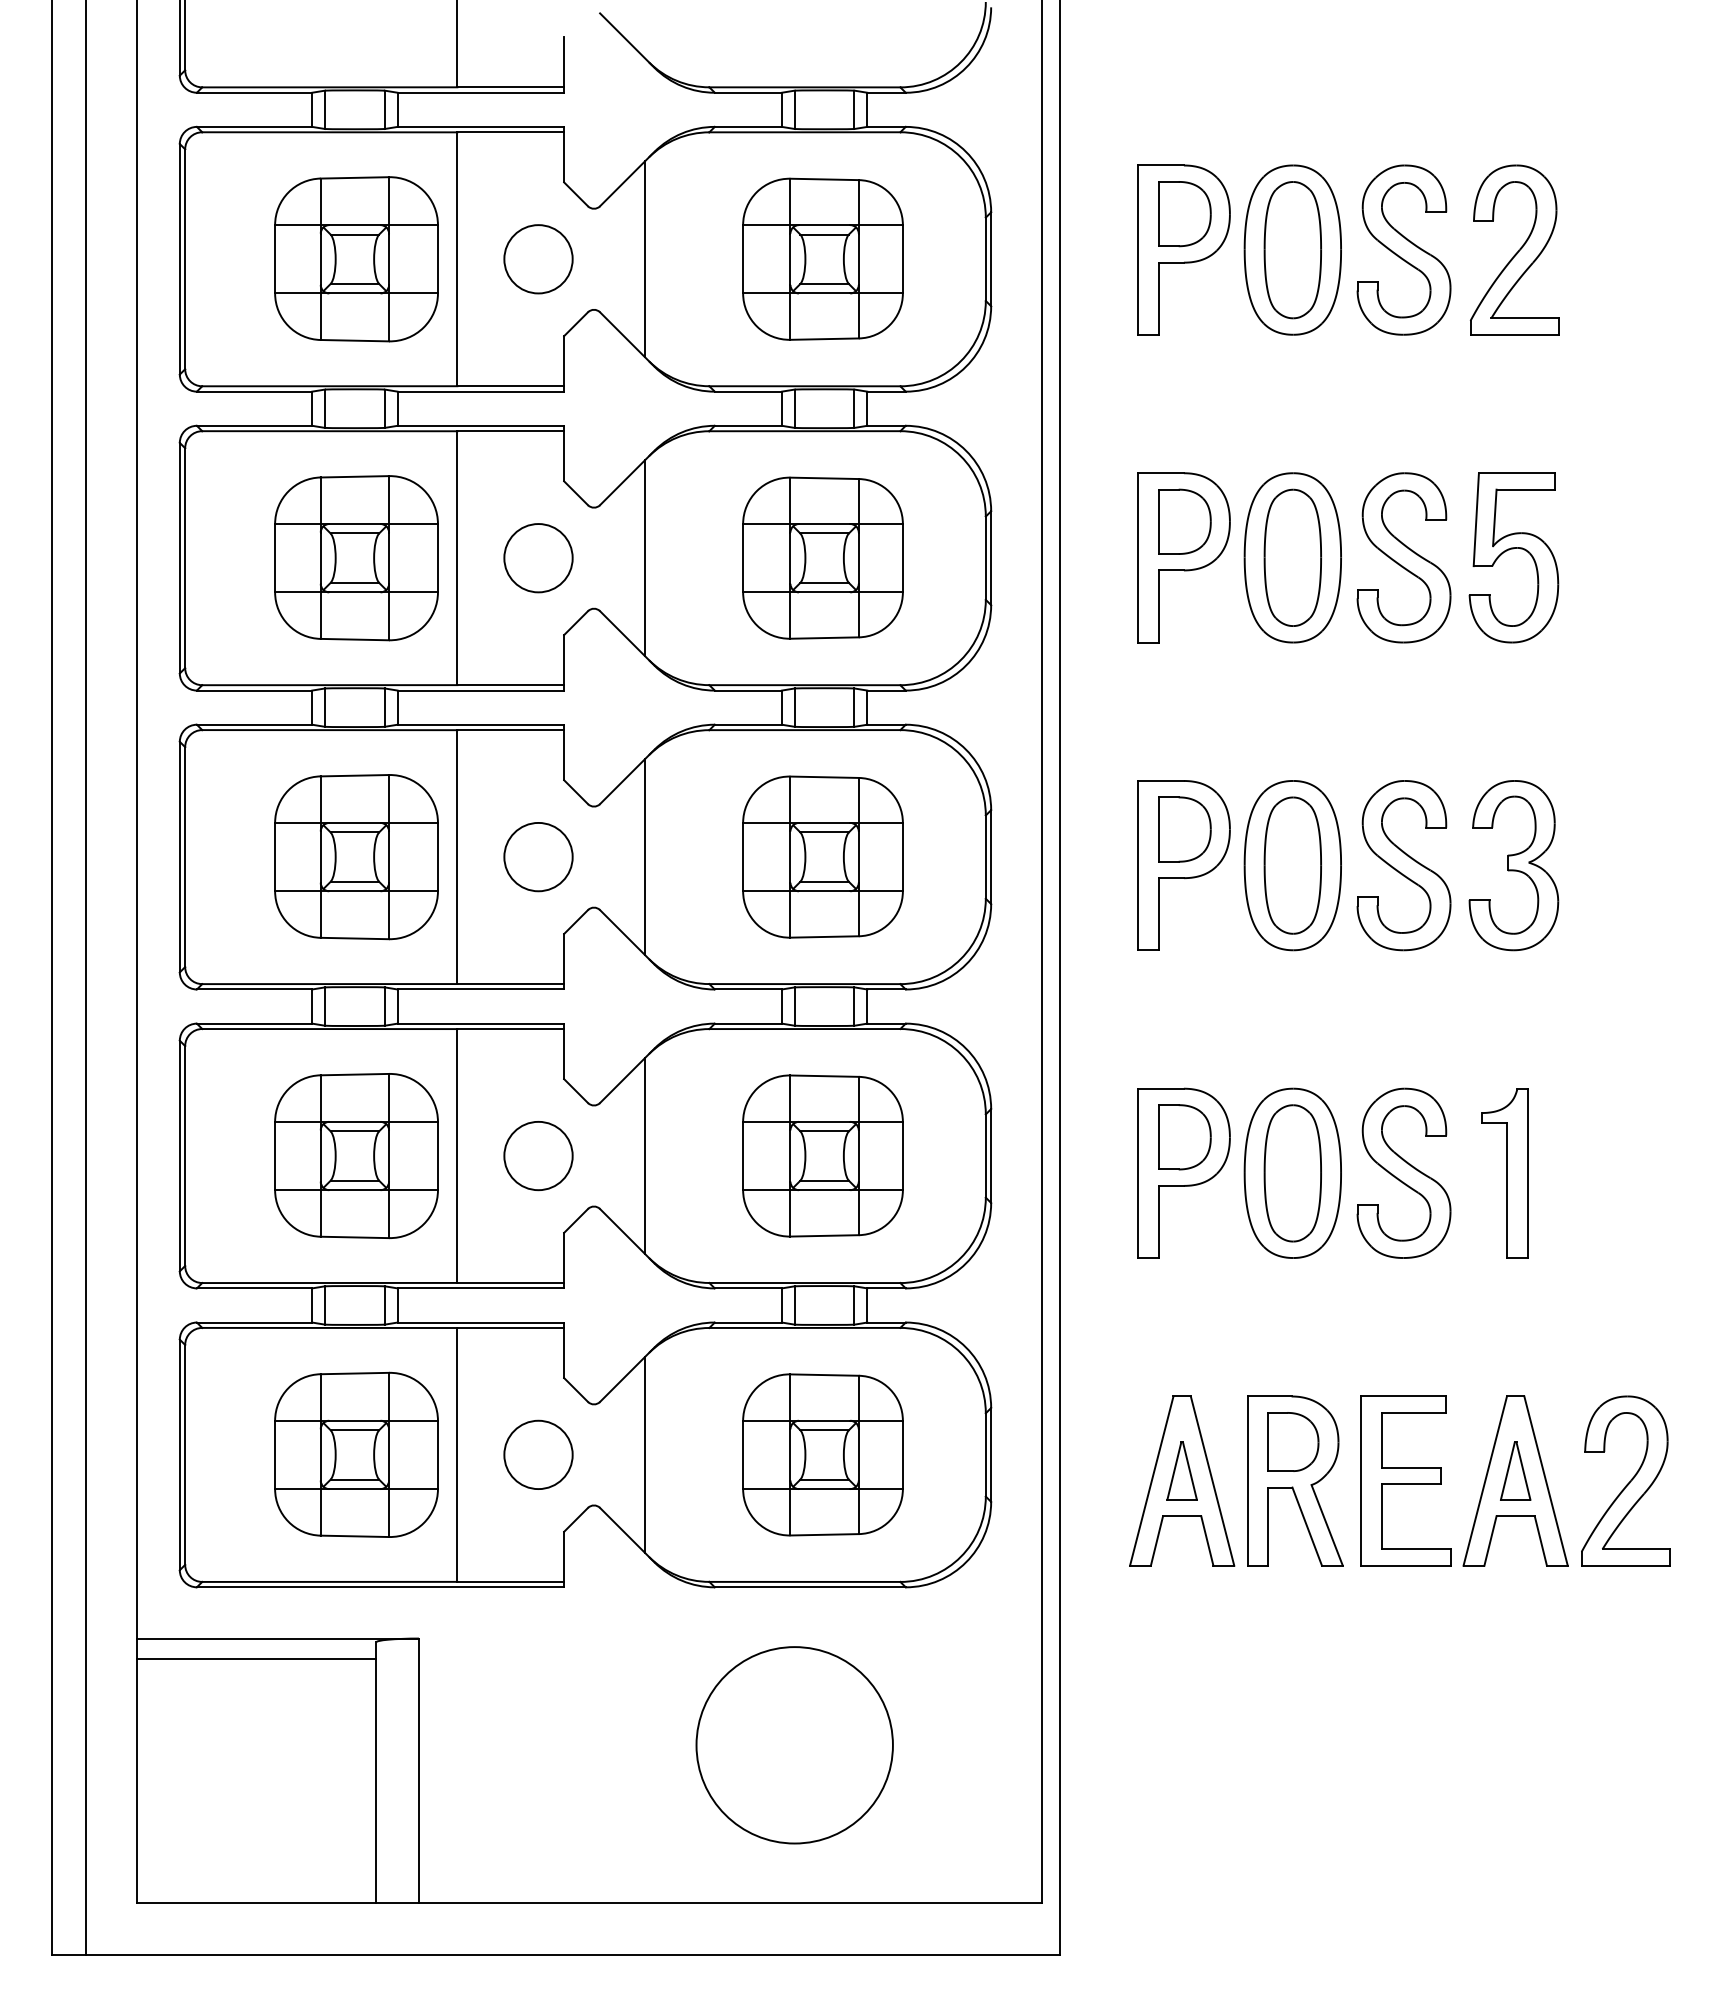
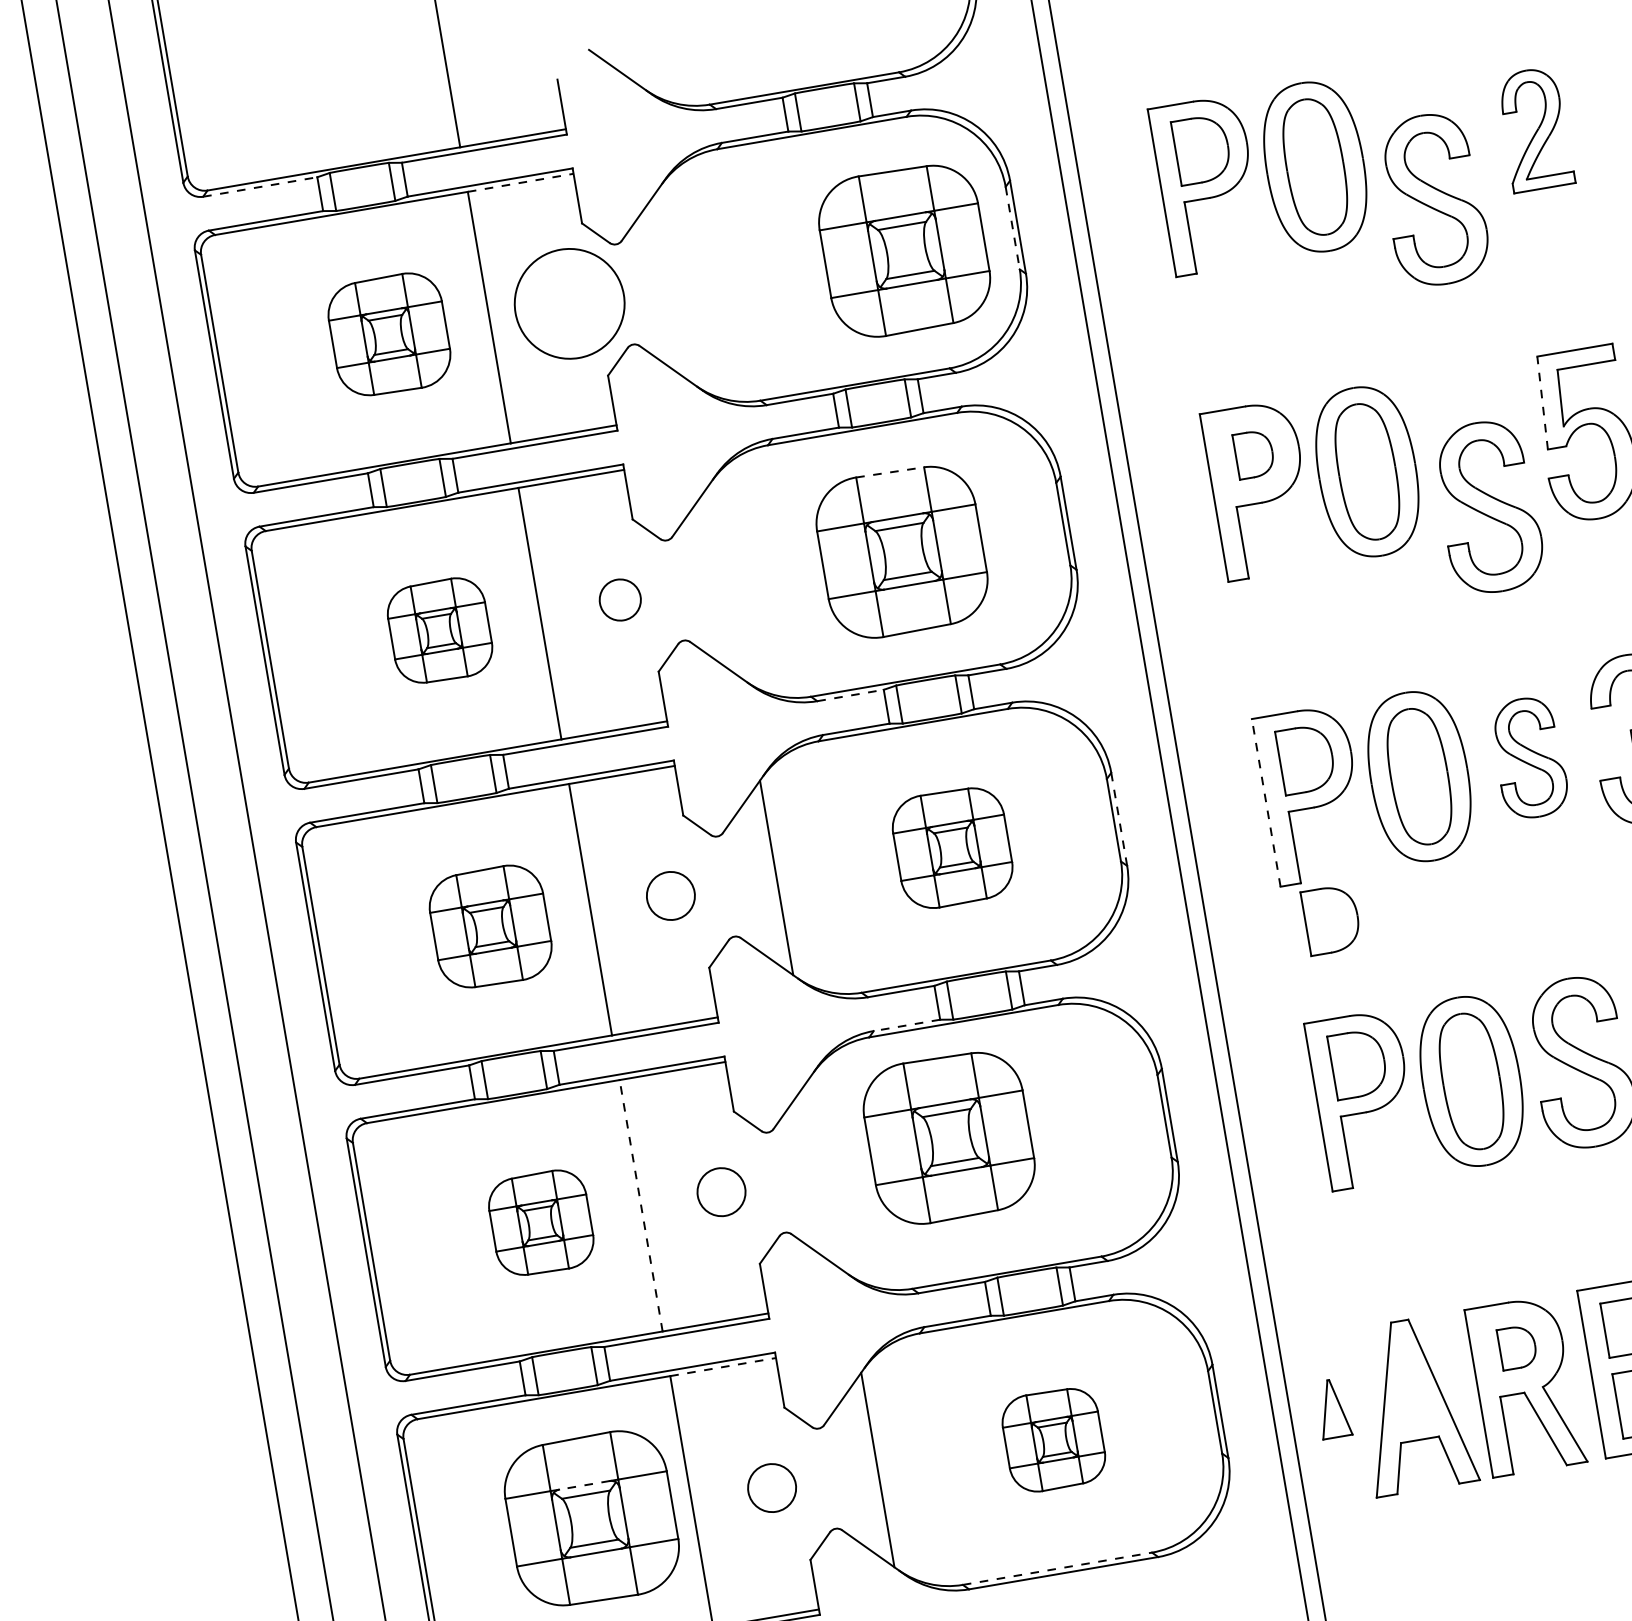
line: (254, 92) -> (260, 186), solid -> dashed
line: (511, 132) -> (521, 182), solid -> dashed
part: (1403, 249) -> (1433, 199), moved
part: (1514, 249) -> (1534, 128), size x0.7
part: (822, 258) -> (903, 250), moved
part: (356, 259) -> (389, 334), size x0.7
circle: (538, 259) -> (569, 304), size x1.6
line: (645, 259) -> (675, 285), removed
line: (985, 259) -> (1012, 228), solid -> dashed
line: (825, 478) -> (891, 472), solid -> dashed
line: (1476, 519) -> (1542, 402), solid -> dashed
part: (1184, 521) -> (1253, 454), size x0.7
line: (645, 557) -> (726, 581), removed
part: (1403, 557) -> (1488, 506), moved
part: (356, 558) -> (440, 631), size x0.6
circle: (538, 558) -> (620, 600), size x0.6
line: (748, 690) -> (850, 695), solid -> dashed
circle: (538, 856) -> (670, 895), size x0.7
part: (822, 856) -> (952, 847), size x0.7
part: (356, 857) -> (490, 927), size x0.7
line: (991, 857) -> (1119, 819), solid -> dashed
line: (1138, 865) -> (1266, 802), solid -> dashed
part: (1403, 865) -> (1529, 757), size x0.7
part: (1182, 991) -> (1331, 920), added
line: (748, 1023) -> (907, 1025), solid -> dashed
line: (645, 1155) -> (827, 1173), removed
part: (822, 1155) -> (948, 1137), moved
part: (356, 1156) -> (541, 1223), size x0.6
line: (457, 1156) -> (641, 1206), solid -> dashed
circle: (538, 1156) -> (721, 1192), size x0.7
line: (511, 1328) -> (723, 1367), solid -> dashed
line: (354, 1420) -> (584, 1485), solid -> dashed
part: (1293, 1441) -> (1517, 1346), size x0.7
circle: (538, 1454) -> (772, 1487), size x0.7
part: (822, 1454) -> (1053, 1439), size x0.6
part: (1181, 1470) -> (1332, 1408), moved
line: (804, 1581) -> (1056, 1568), solid -> dashed

